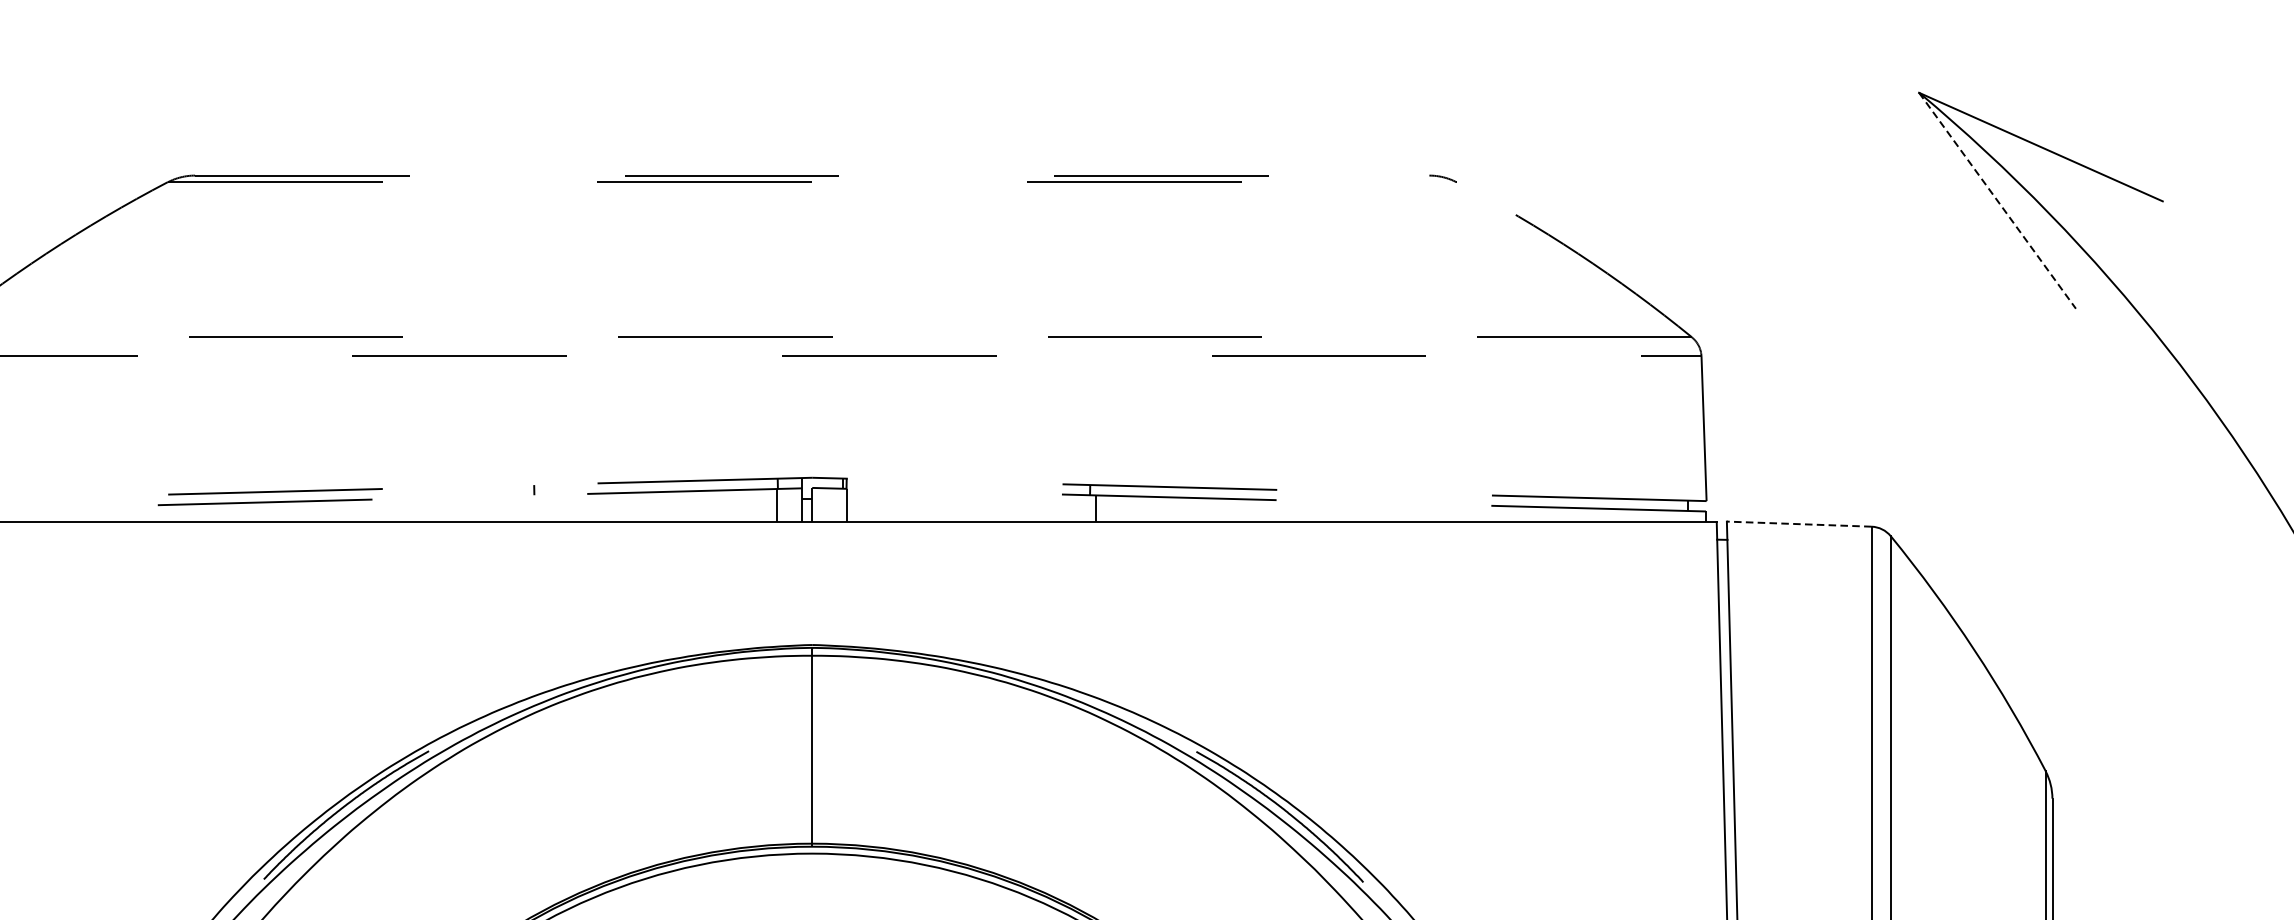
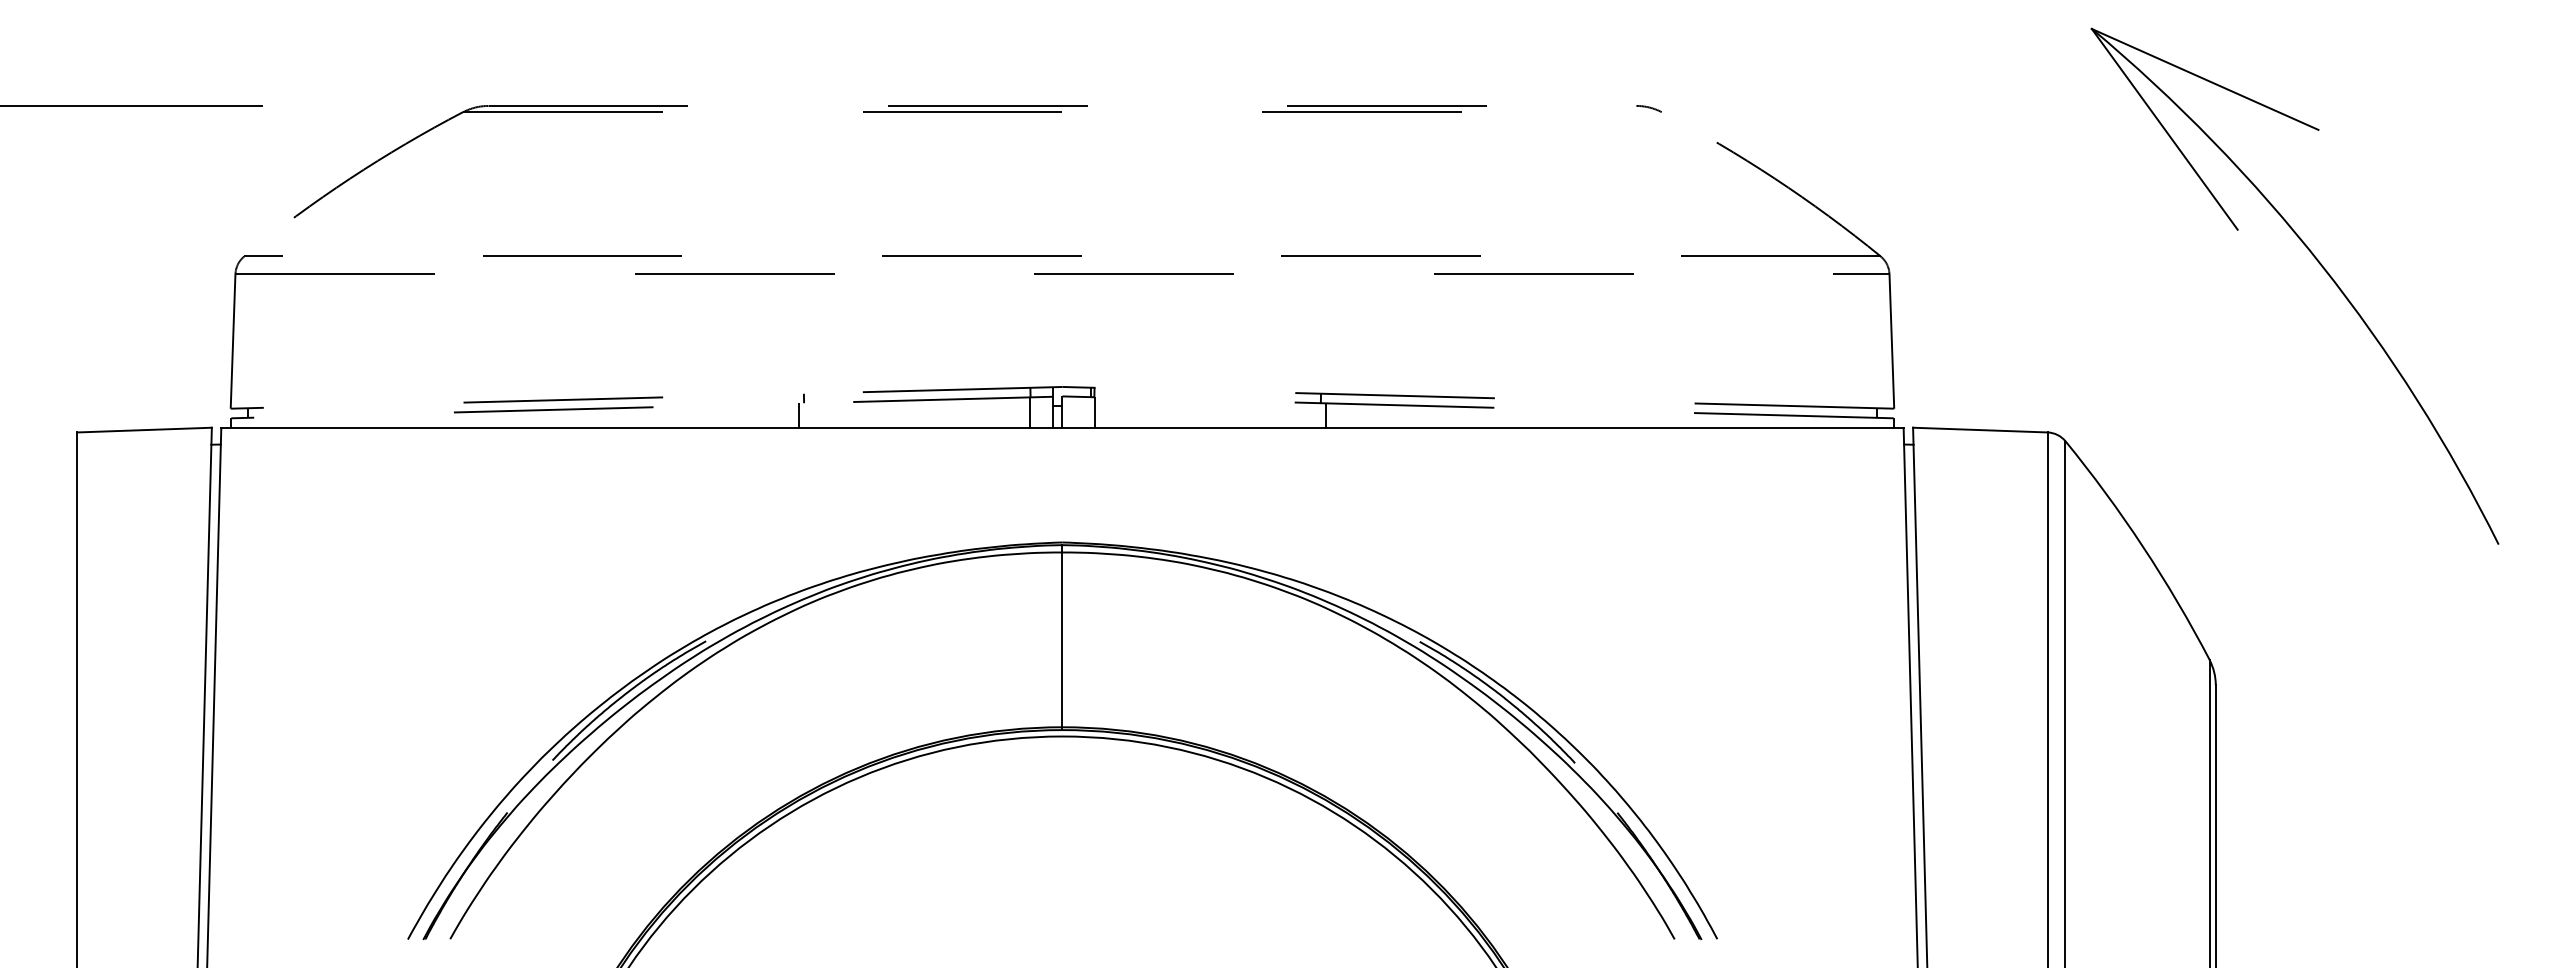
line: (1998, 200) -> (2165, 129), dashed -> solid
line: (528, 508) -> (798, 415), added
line: (1798, 524) -> (1979, 430), dashed -> solid

